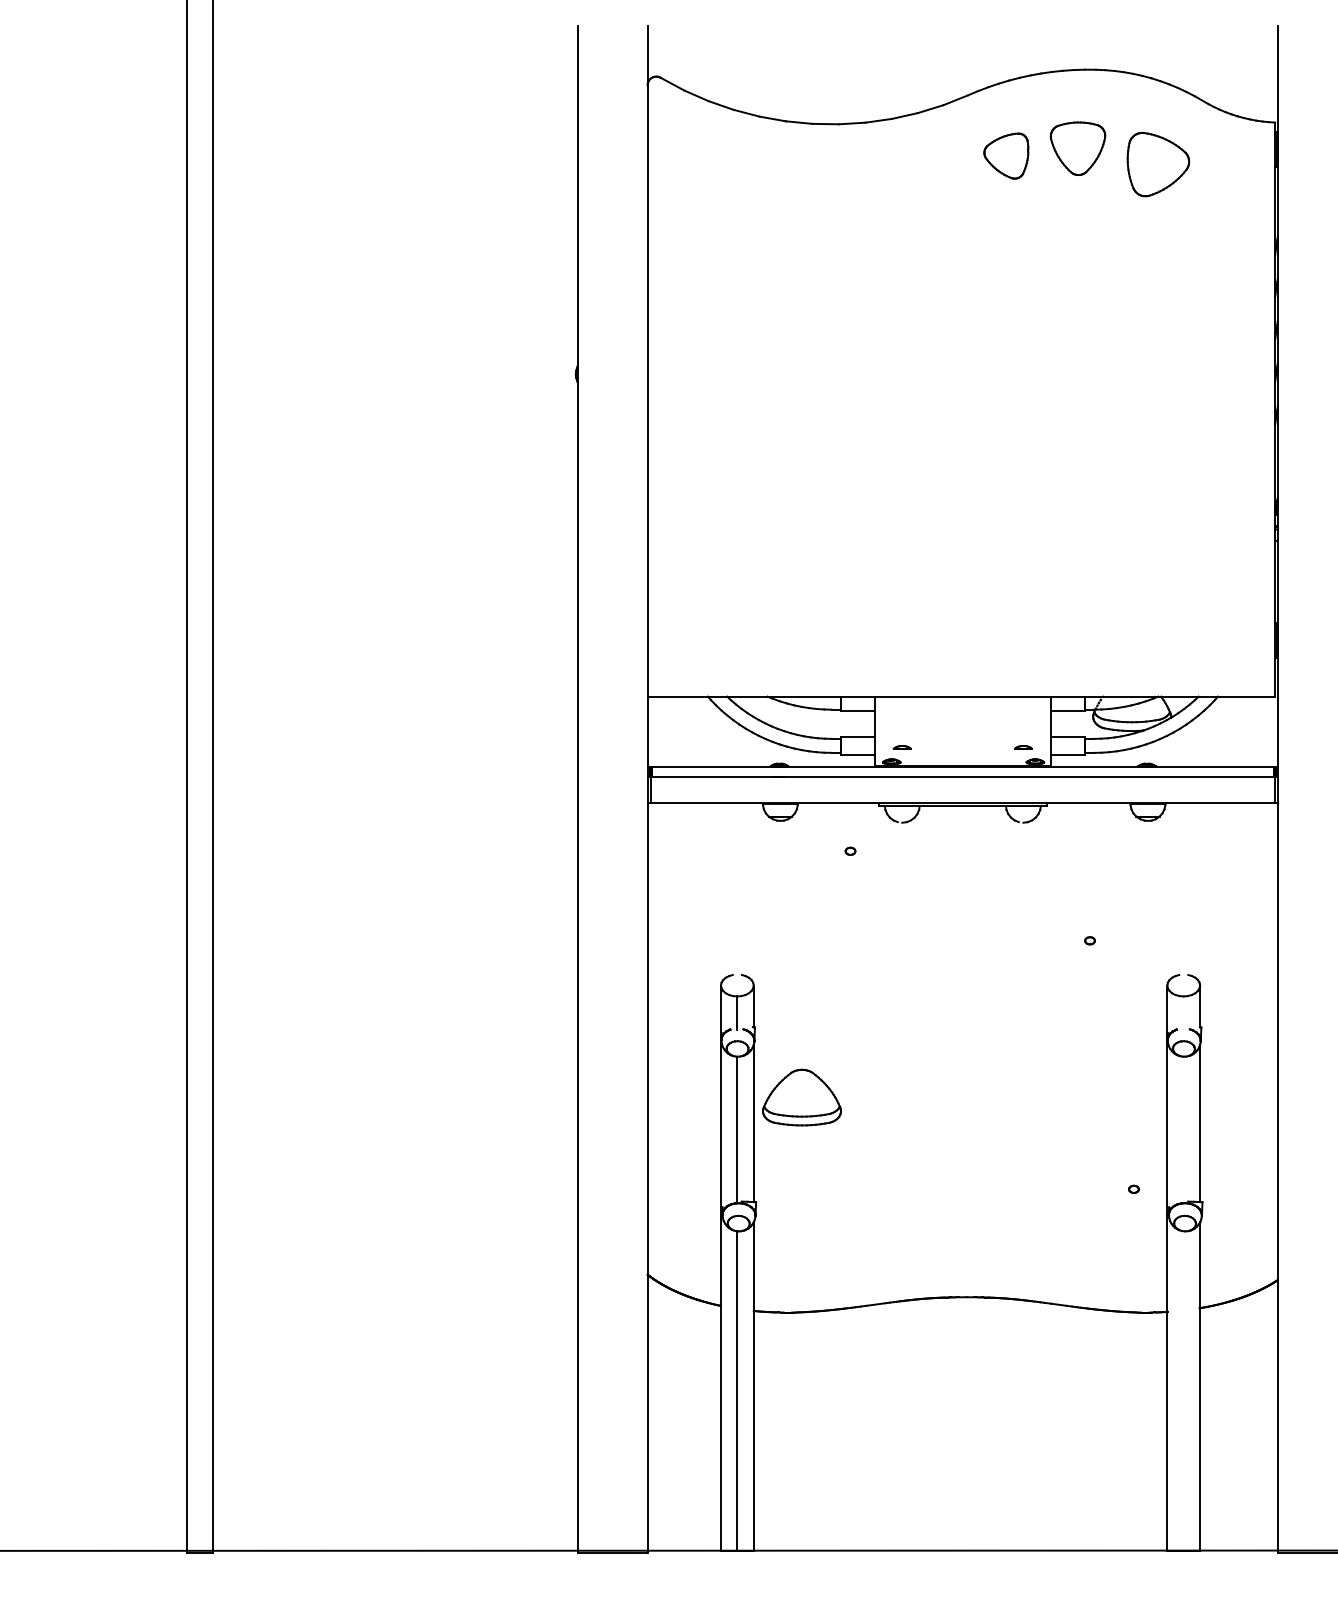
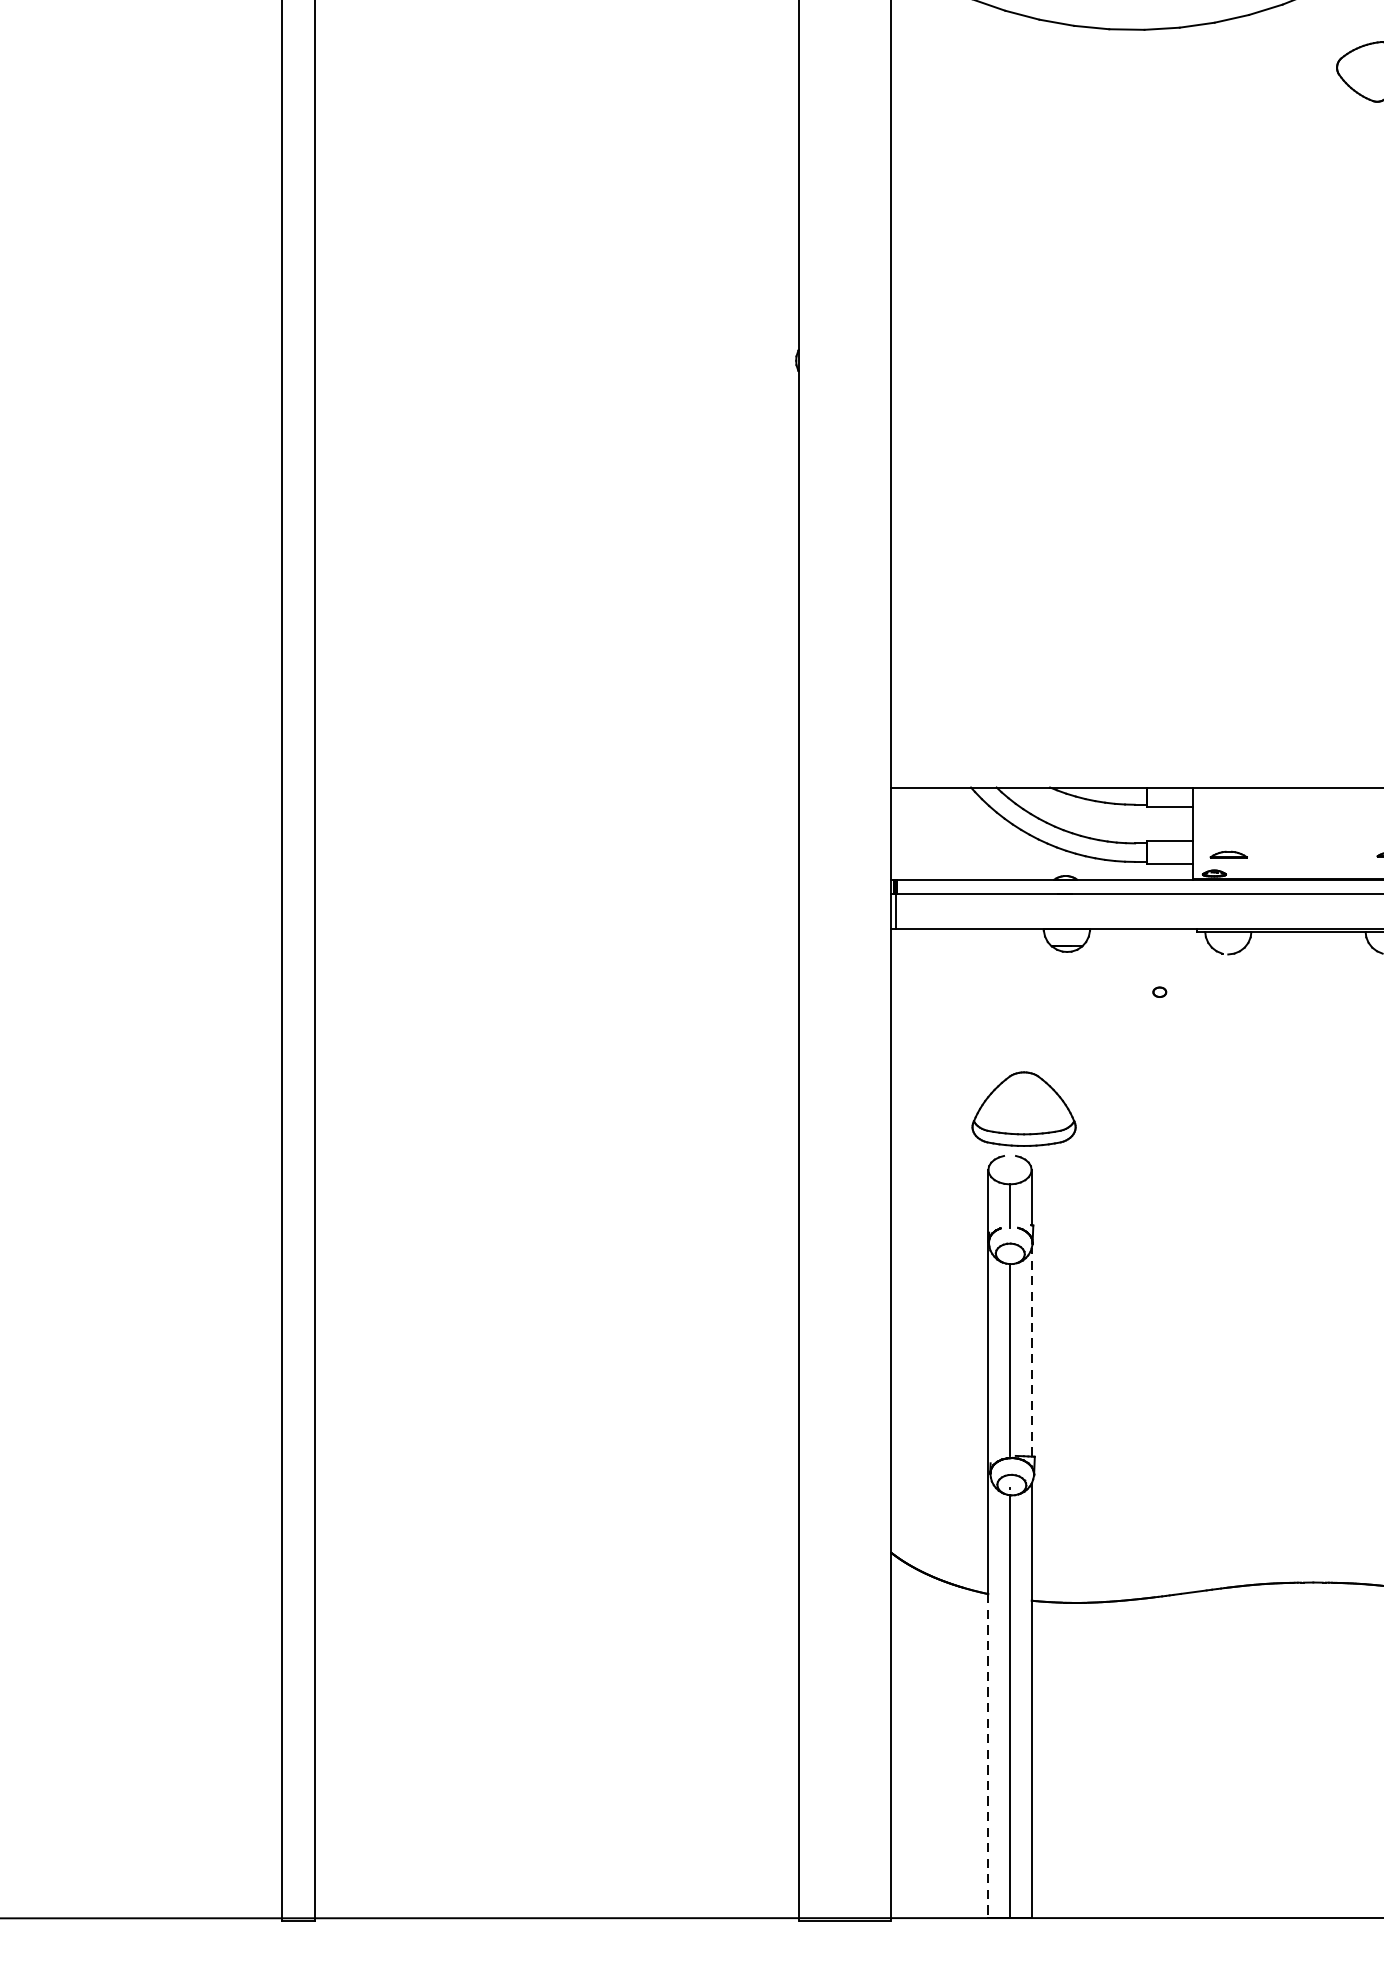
part: (901, 747) -> (1227, 854), size x1.6
part: (801, 1097) -> (1023, 1108), moved
line: (753, 1123) -> (1031, 1352), solid -> dashed
line: (721, 1428) -> (989, 1756), solid -> dashed

